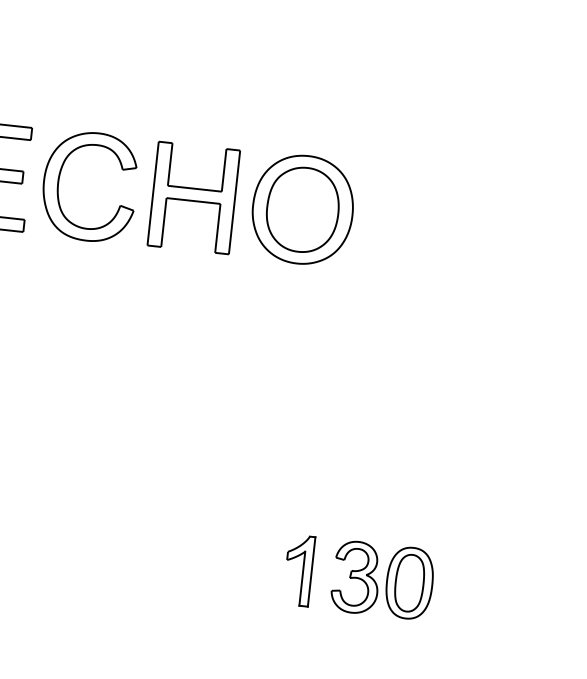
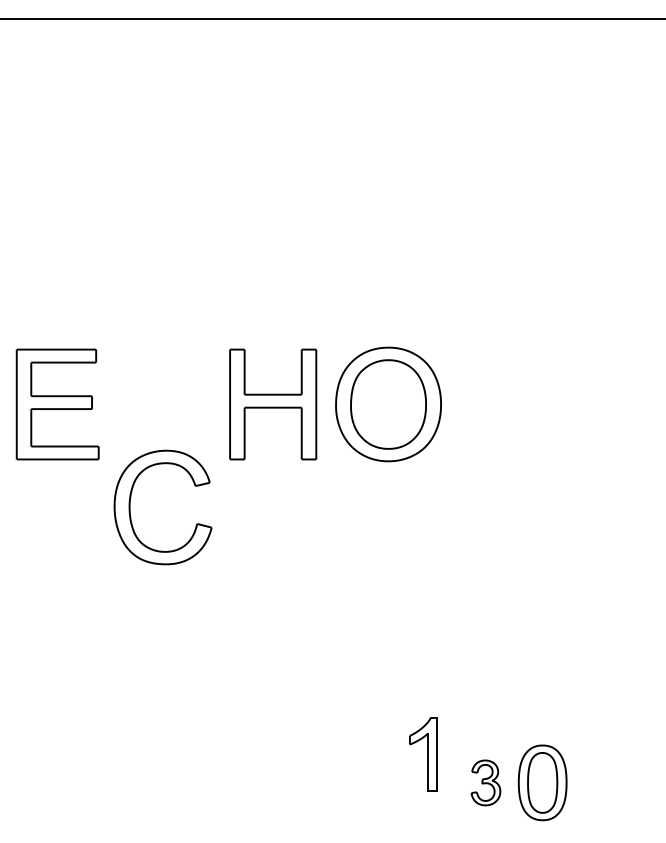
part: (59, 183) -> (130, 507), moved
part: (298, 570) -> (423, 754), moved
part: (355, 576) -> (485, 782), size x0.6

